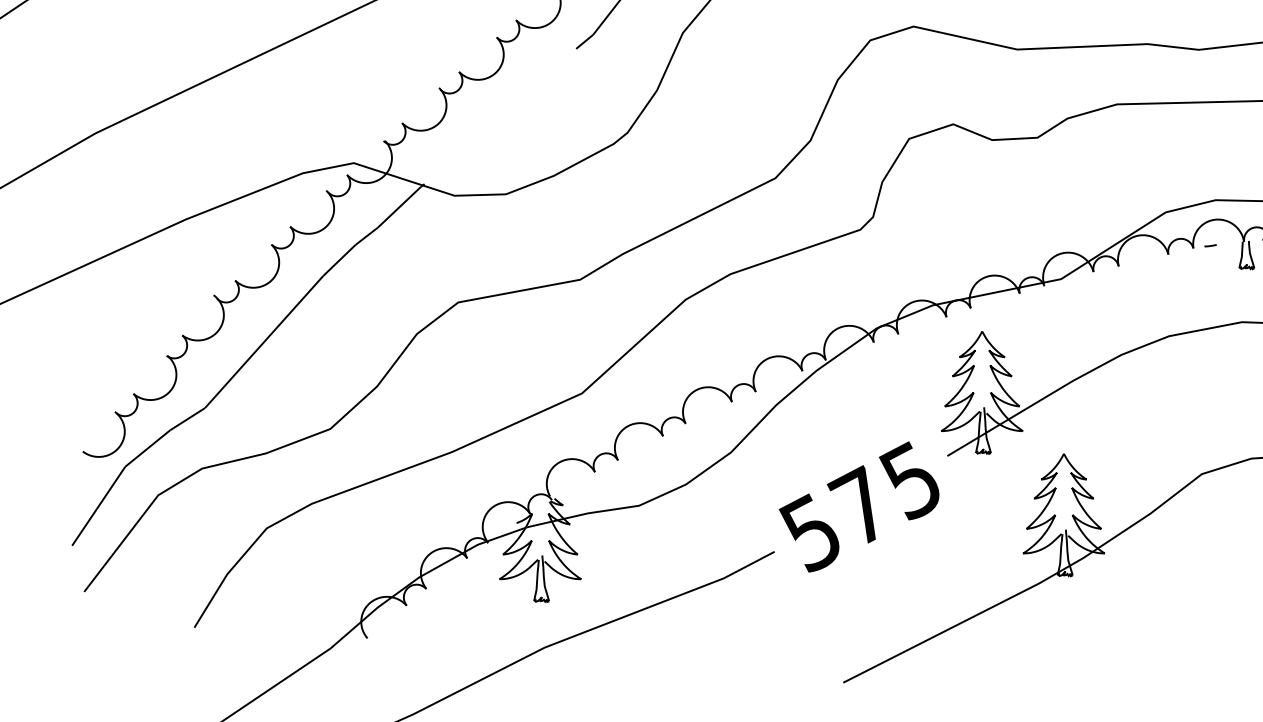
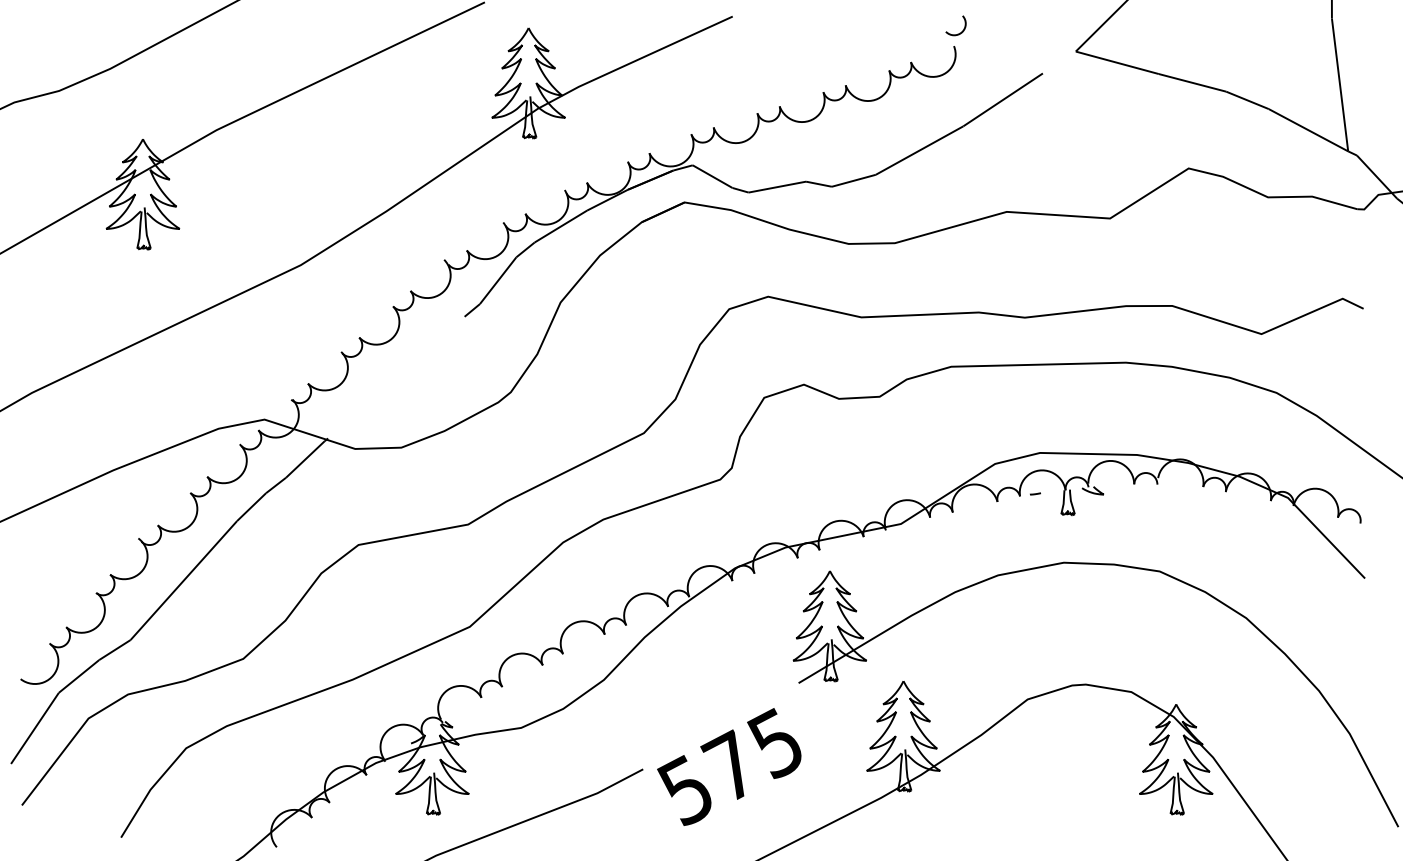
text: (859, 506) -> (729, 766), moved

